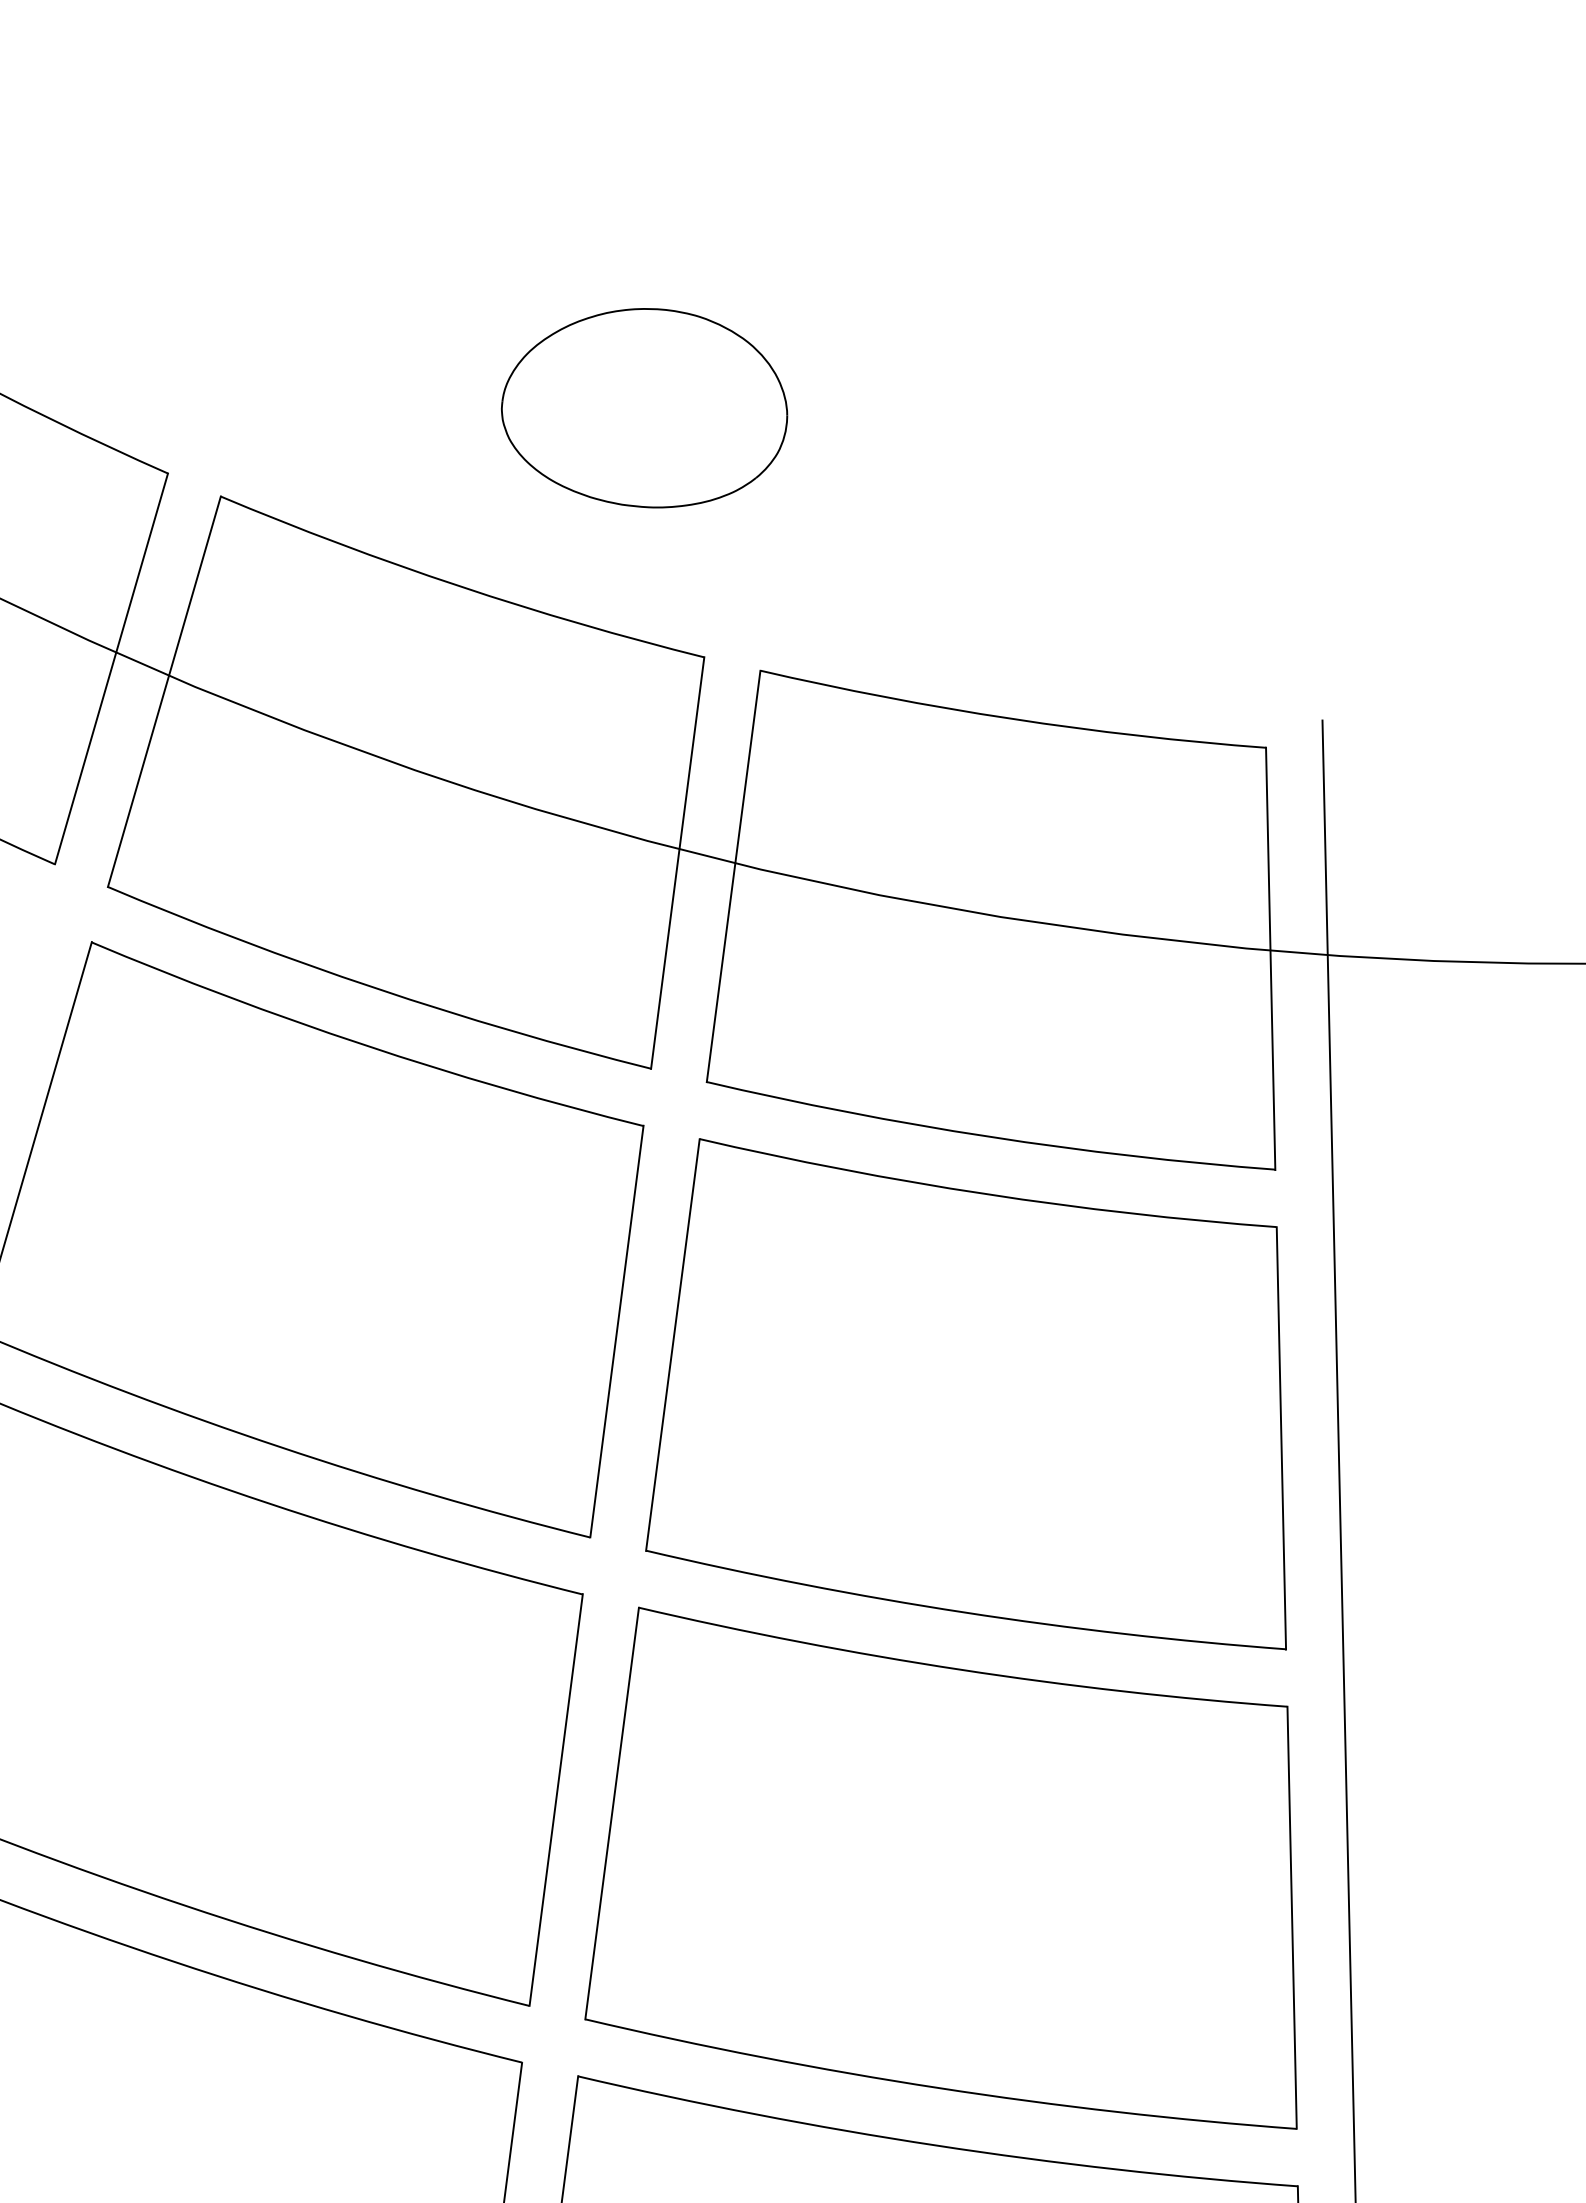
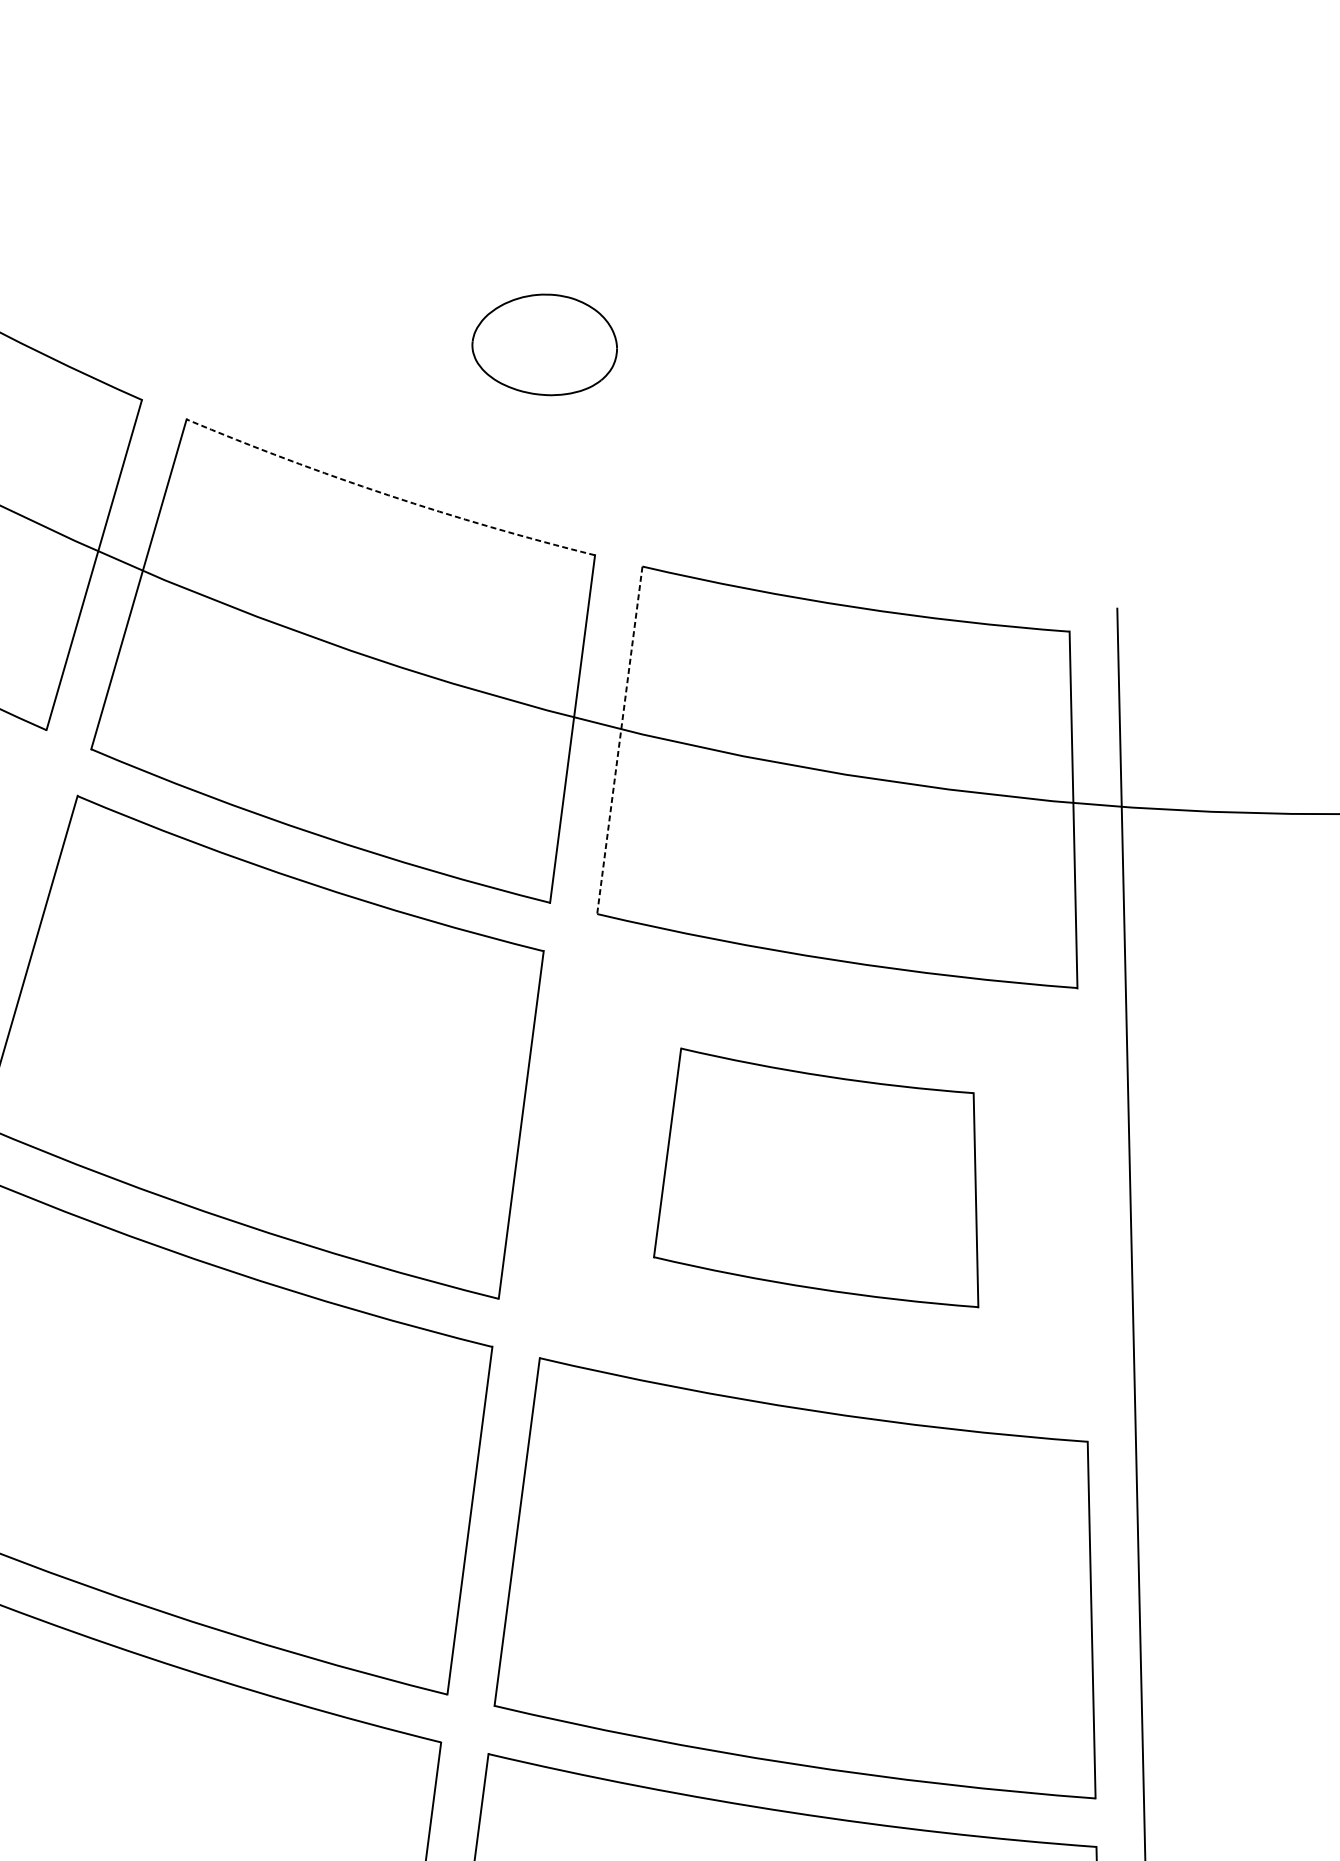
part: (644, 408) -> (544, 345), size x0.6
arc: (459, 586) -> (388, 495), solid -> dashed
line: (733, 877) -> (619, 741), solid -> dashed
part: (965, 1394) -> (815, 1178), size x0.6

